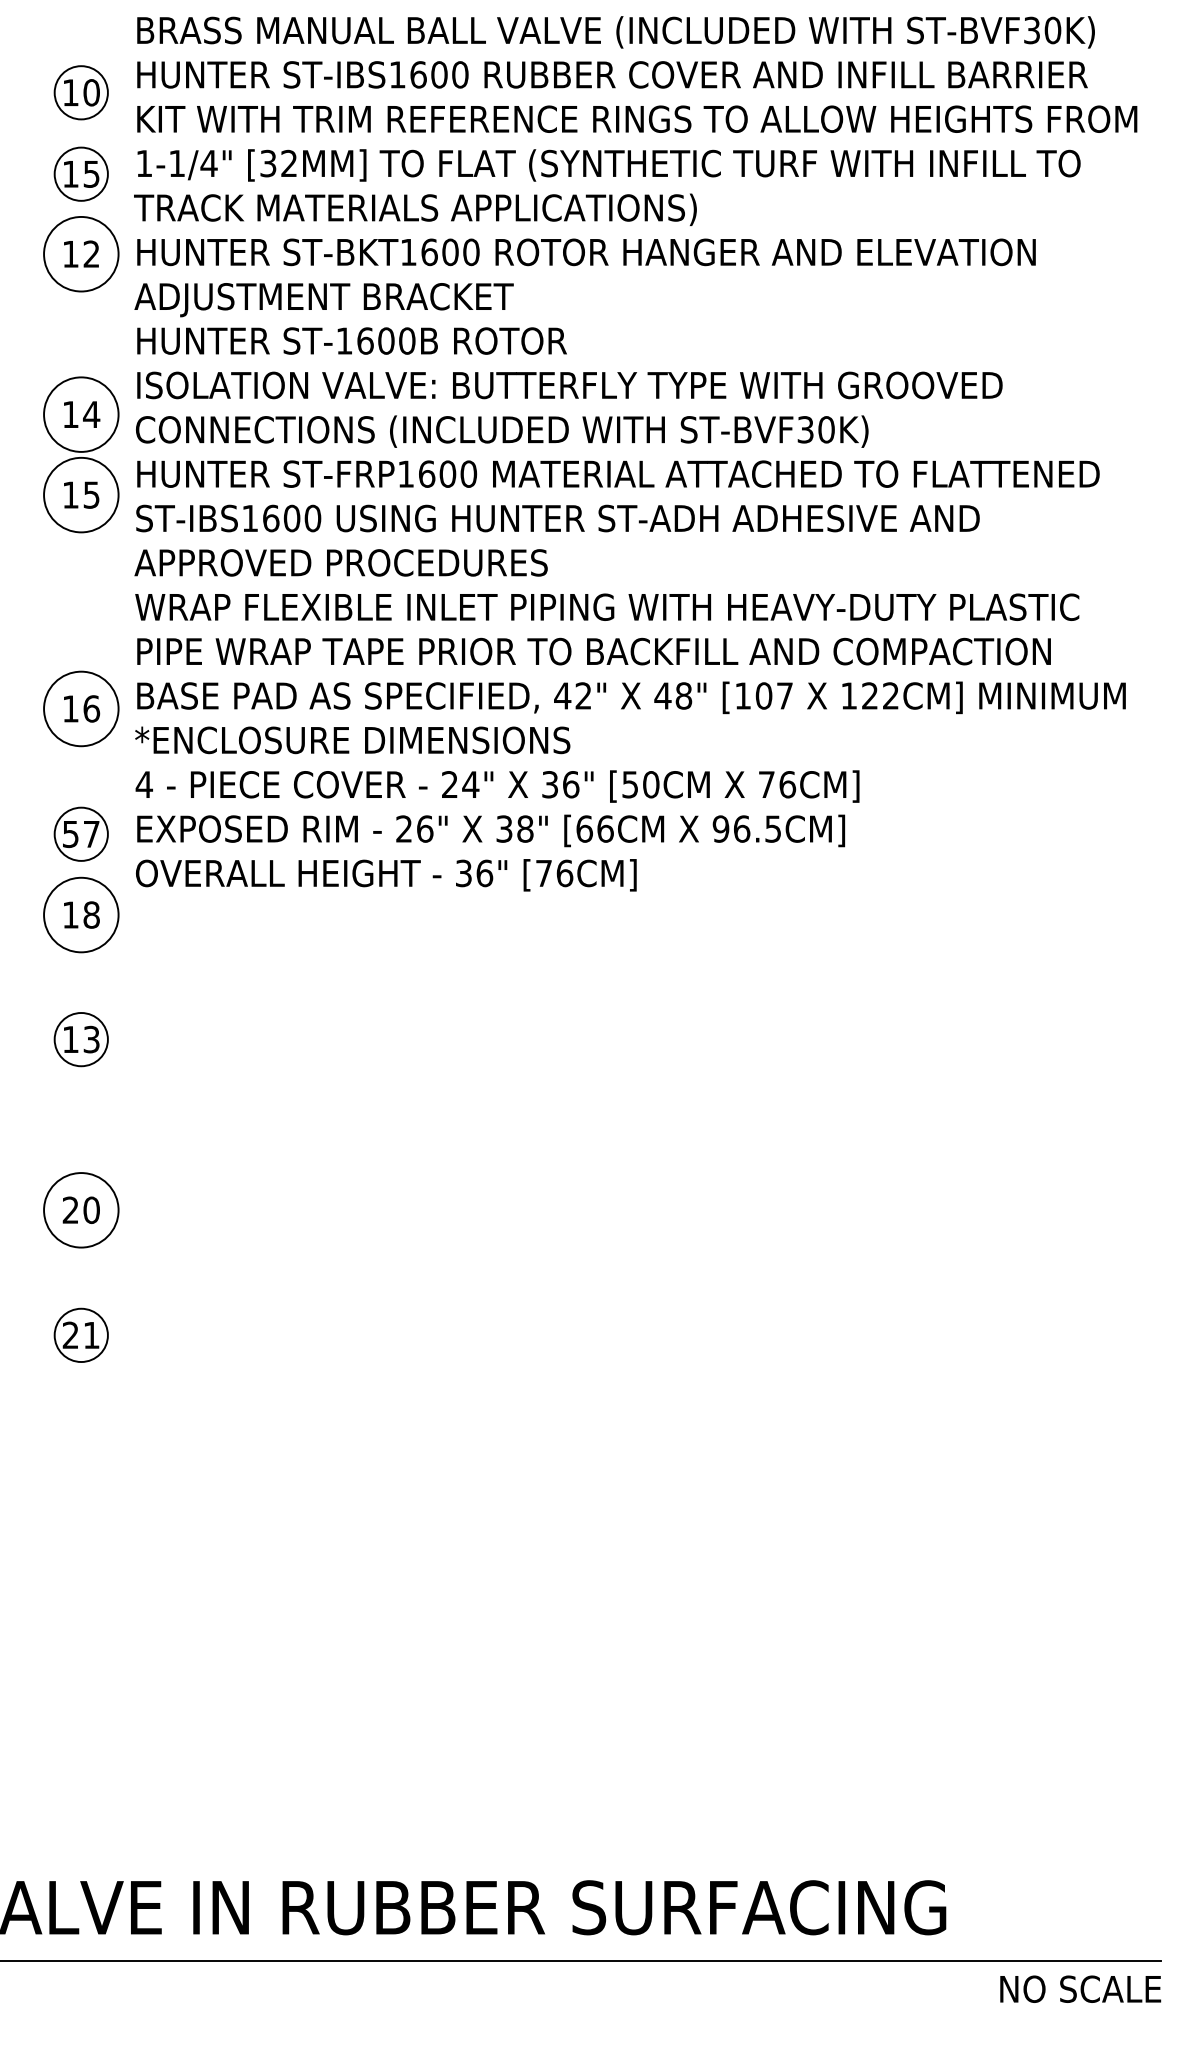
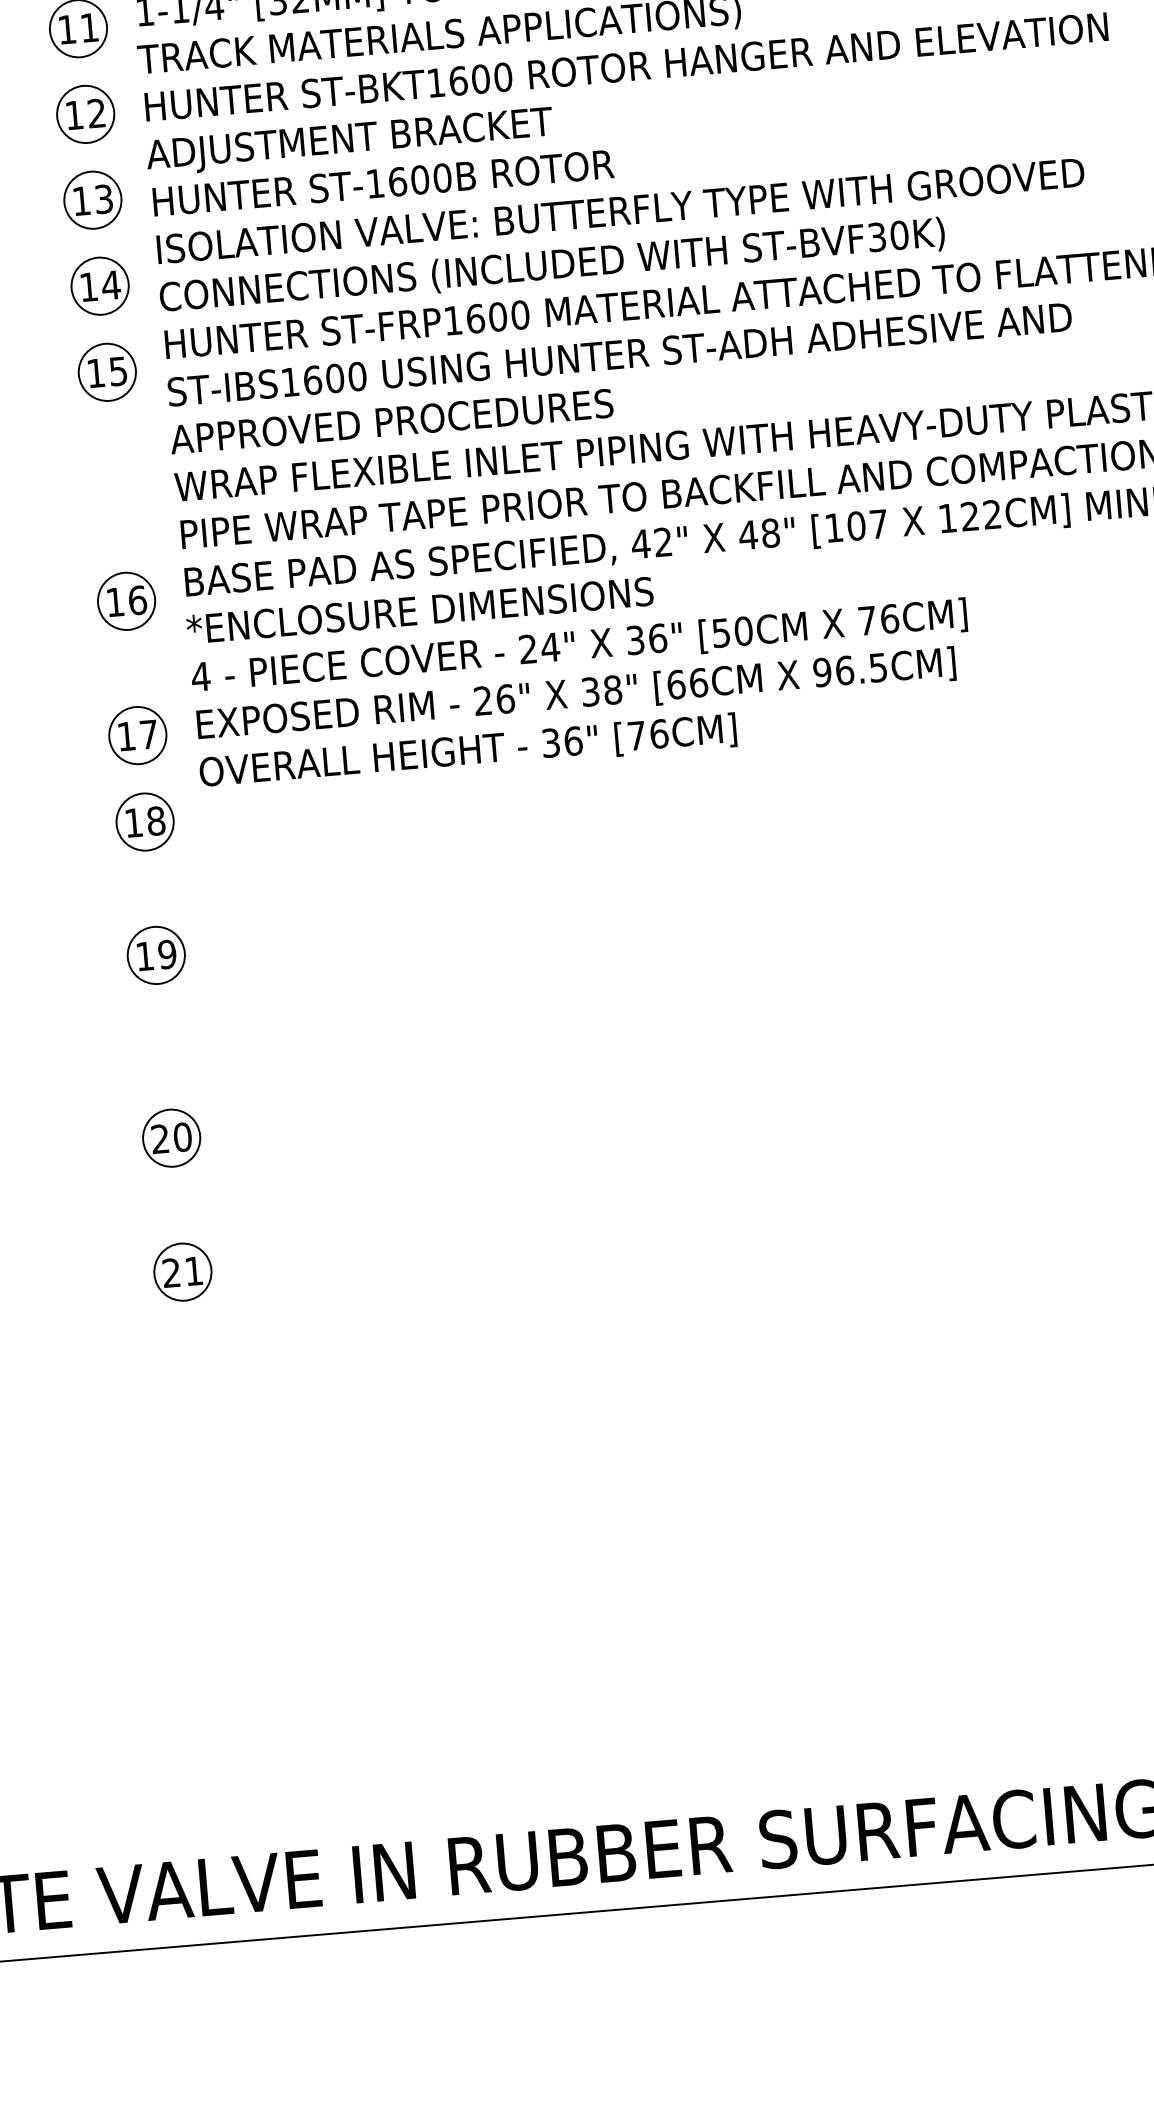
text: (91, 174) -> (89, 28), 15 -> 11
circle: (80, 253) -> (84, 113), size x0.71
part: (80, 333) -> (91, 199), added
circle: (80, 414) -> (99, 286), size x0.71
circle: (80, 494) -> (106, 371), size x0.71
circle: (80, 708) -> (125, 600), size x0.71
text: (70, 834) -> (126, 736), 57 -> 17
circle: (80, 914) -> (144, 821), size x0.71
text: (91, 1039) -> (167, 954), 13 -> 19
circle: (80, 1209) -> (170, 1137), size x0.71

